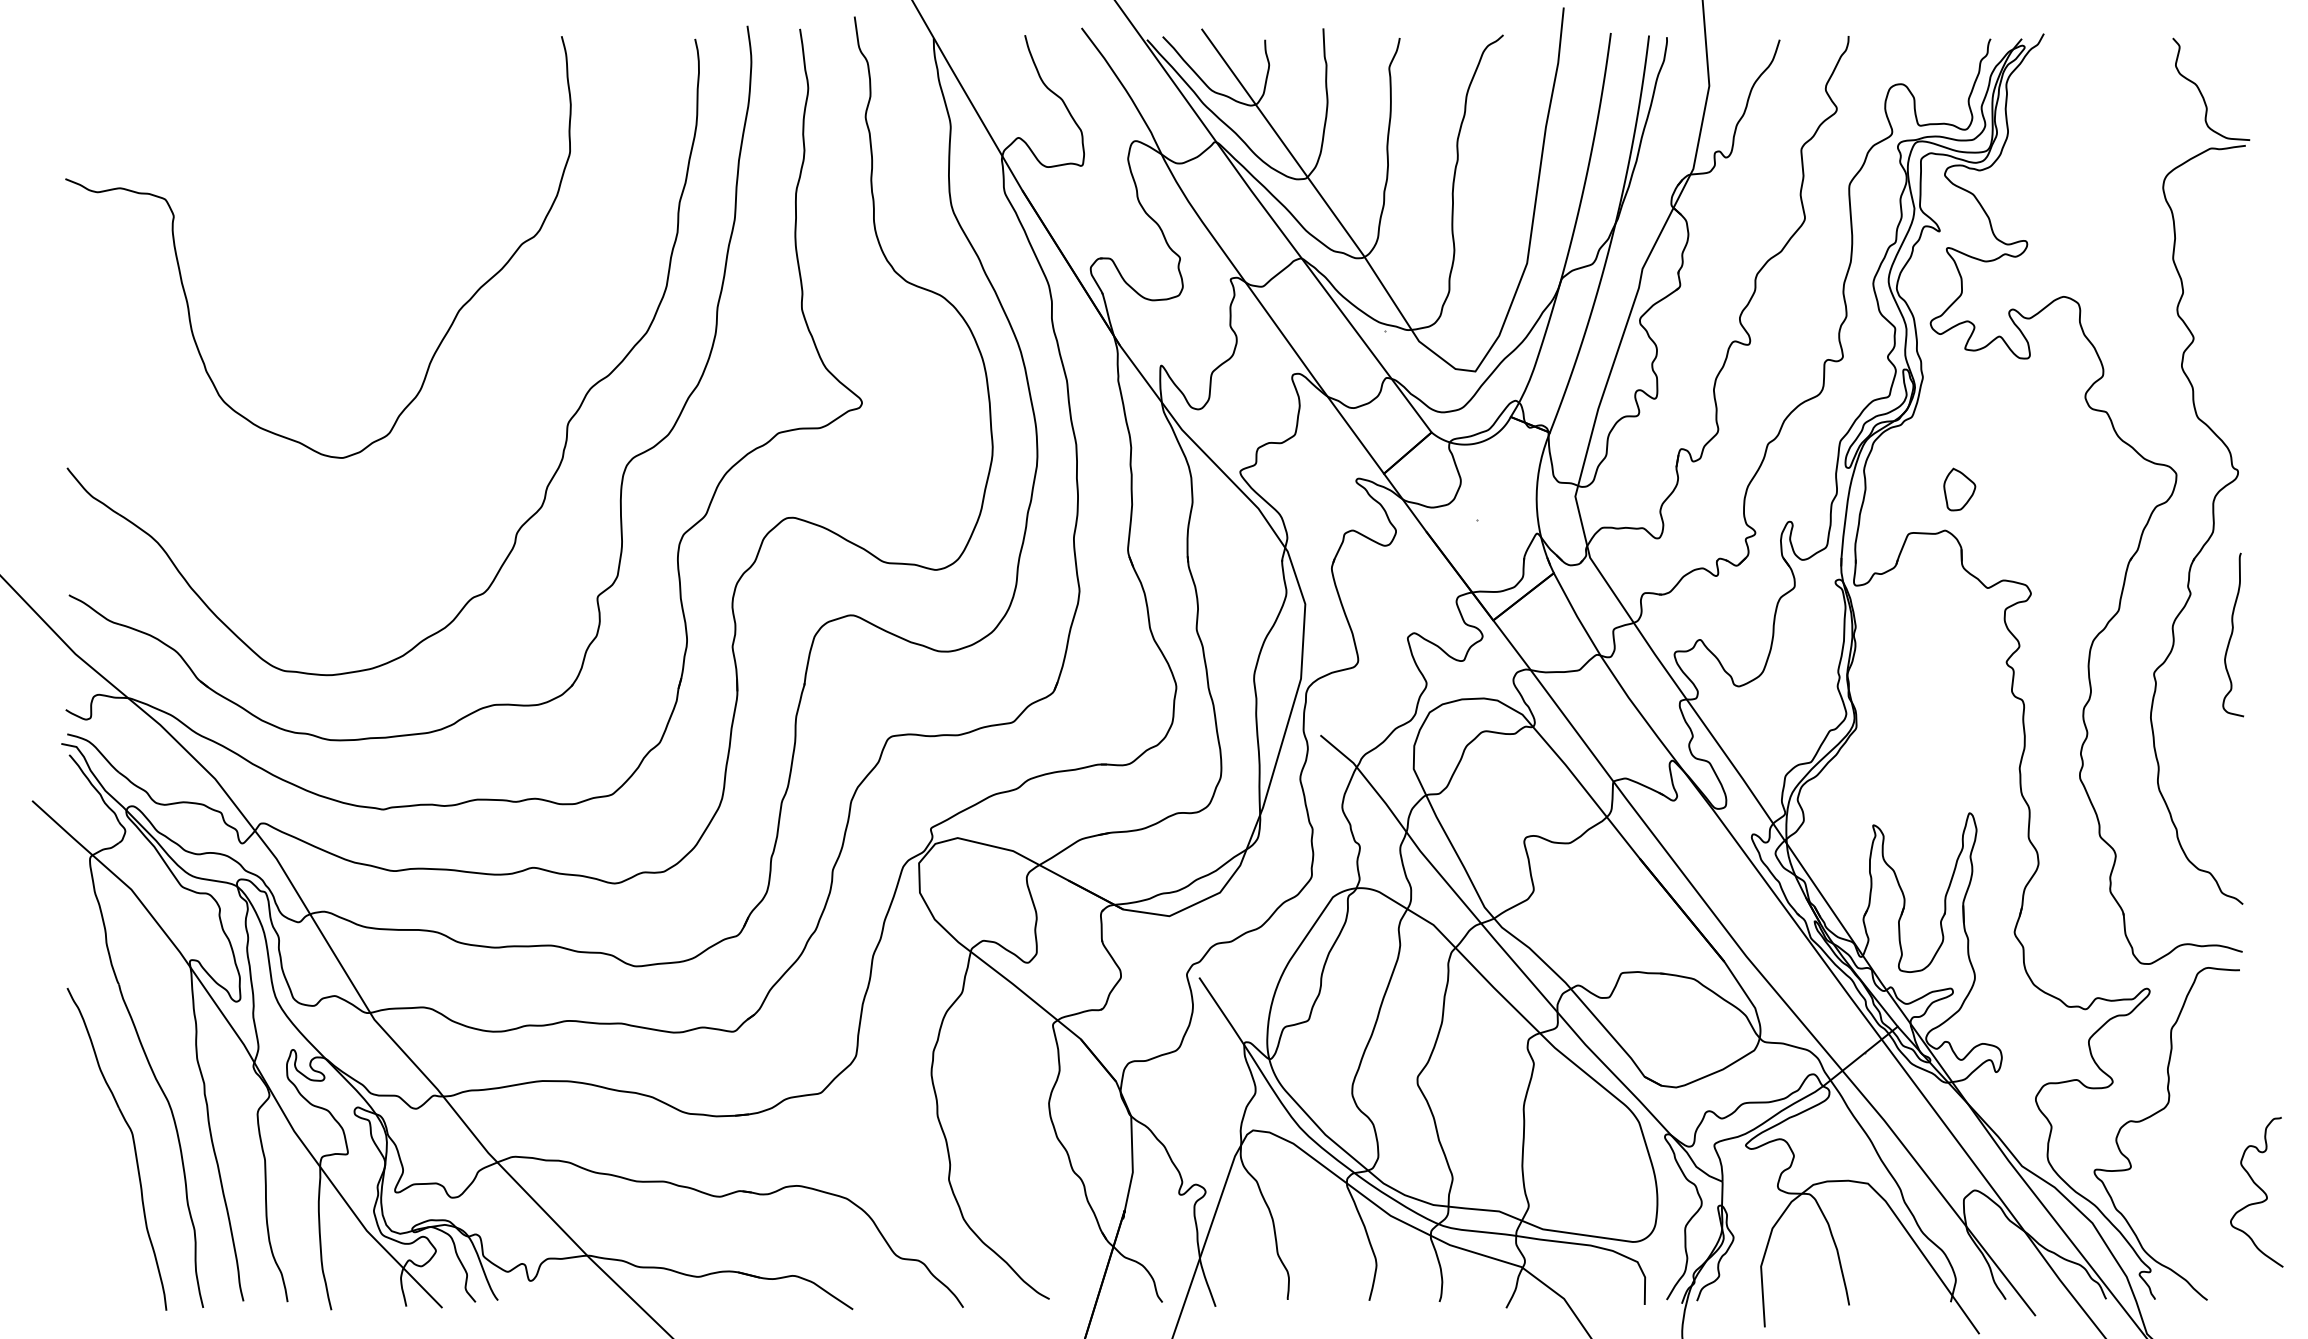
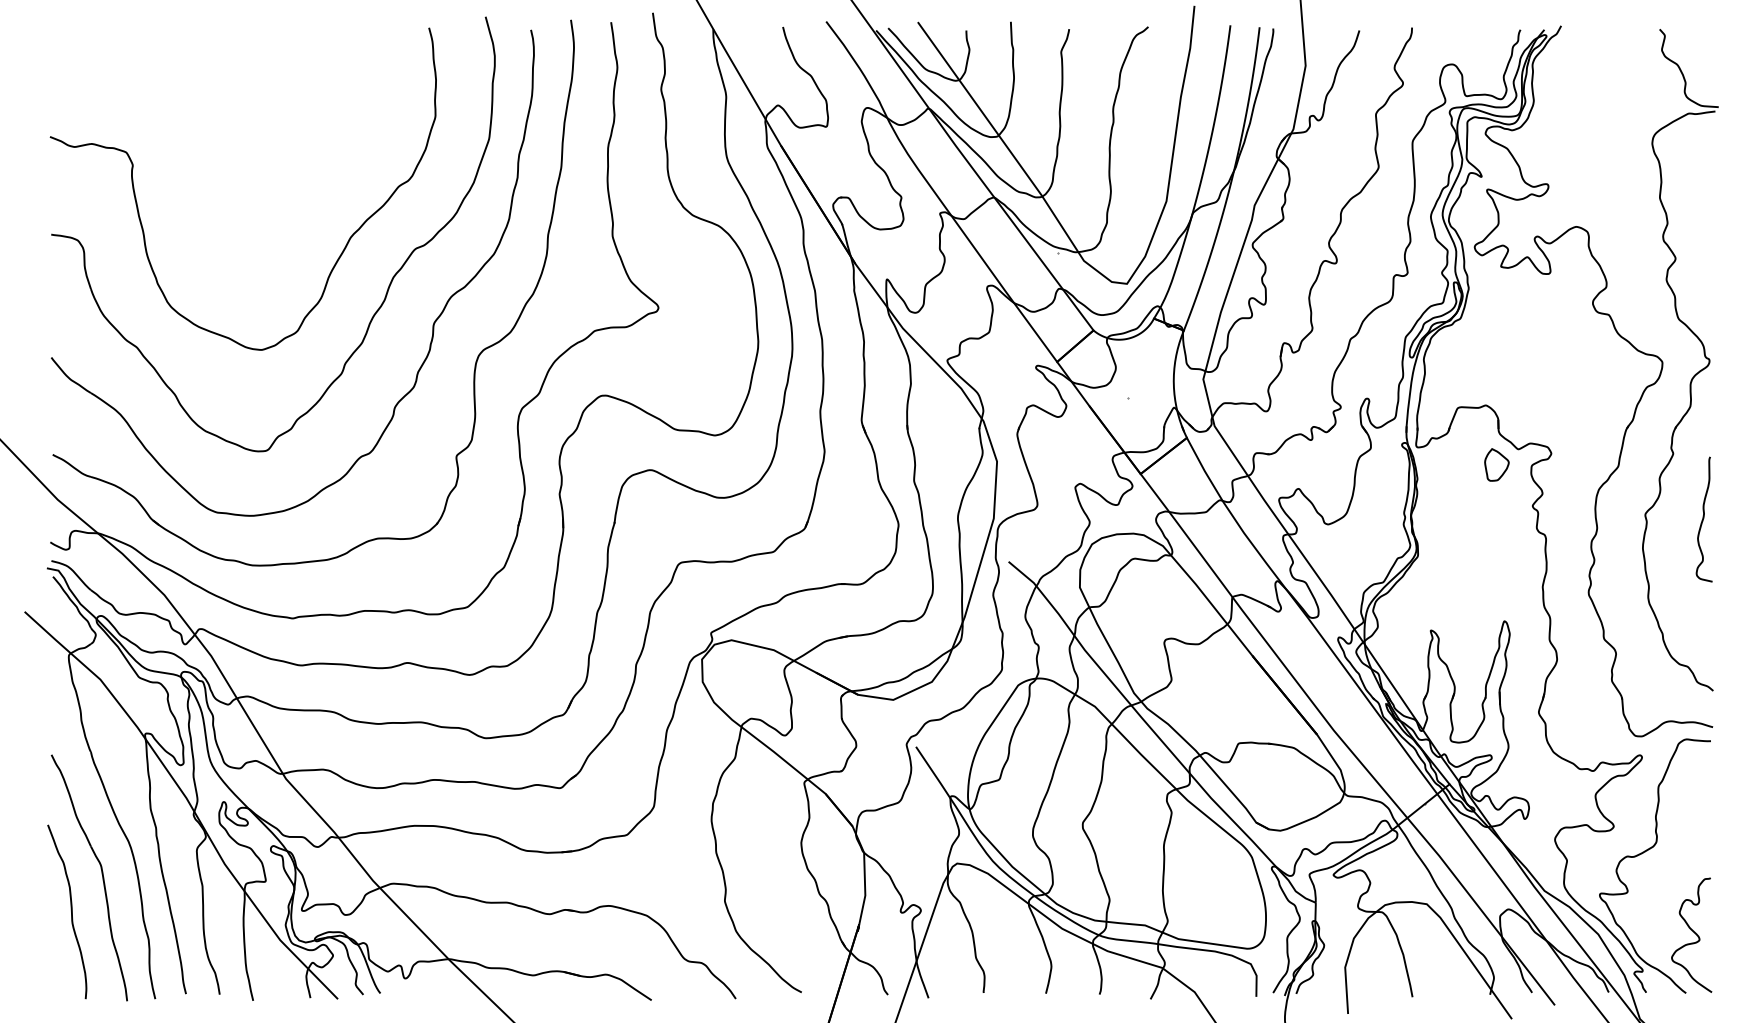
part: (508, 374) -> (388, 286), added
part: (1959, 489) -> (1496, 464), moved
curve: (2232, 634) -> (1703, 519), moved
curve: (2258, 1188) -> (1693, 932), moved
curve: (93, 1193) -> (71, 911), added

